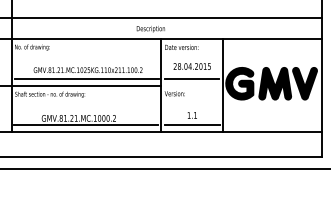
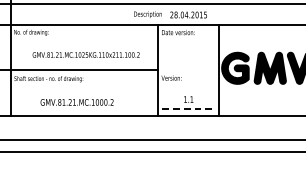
text: (191, 66) -> (187, 14), moved
line: (86, 78) -> (84, 63), removed
line: (191, 78) -> (187, 63), removed
line: (86, 124) -> (84, 108), removed
line: (193, 124) -> (189, 108), solid -> dashed

